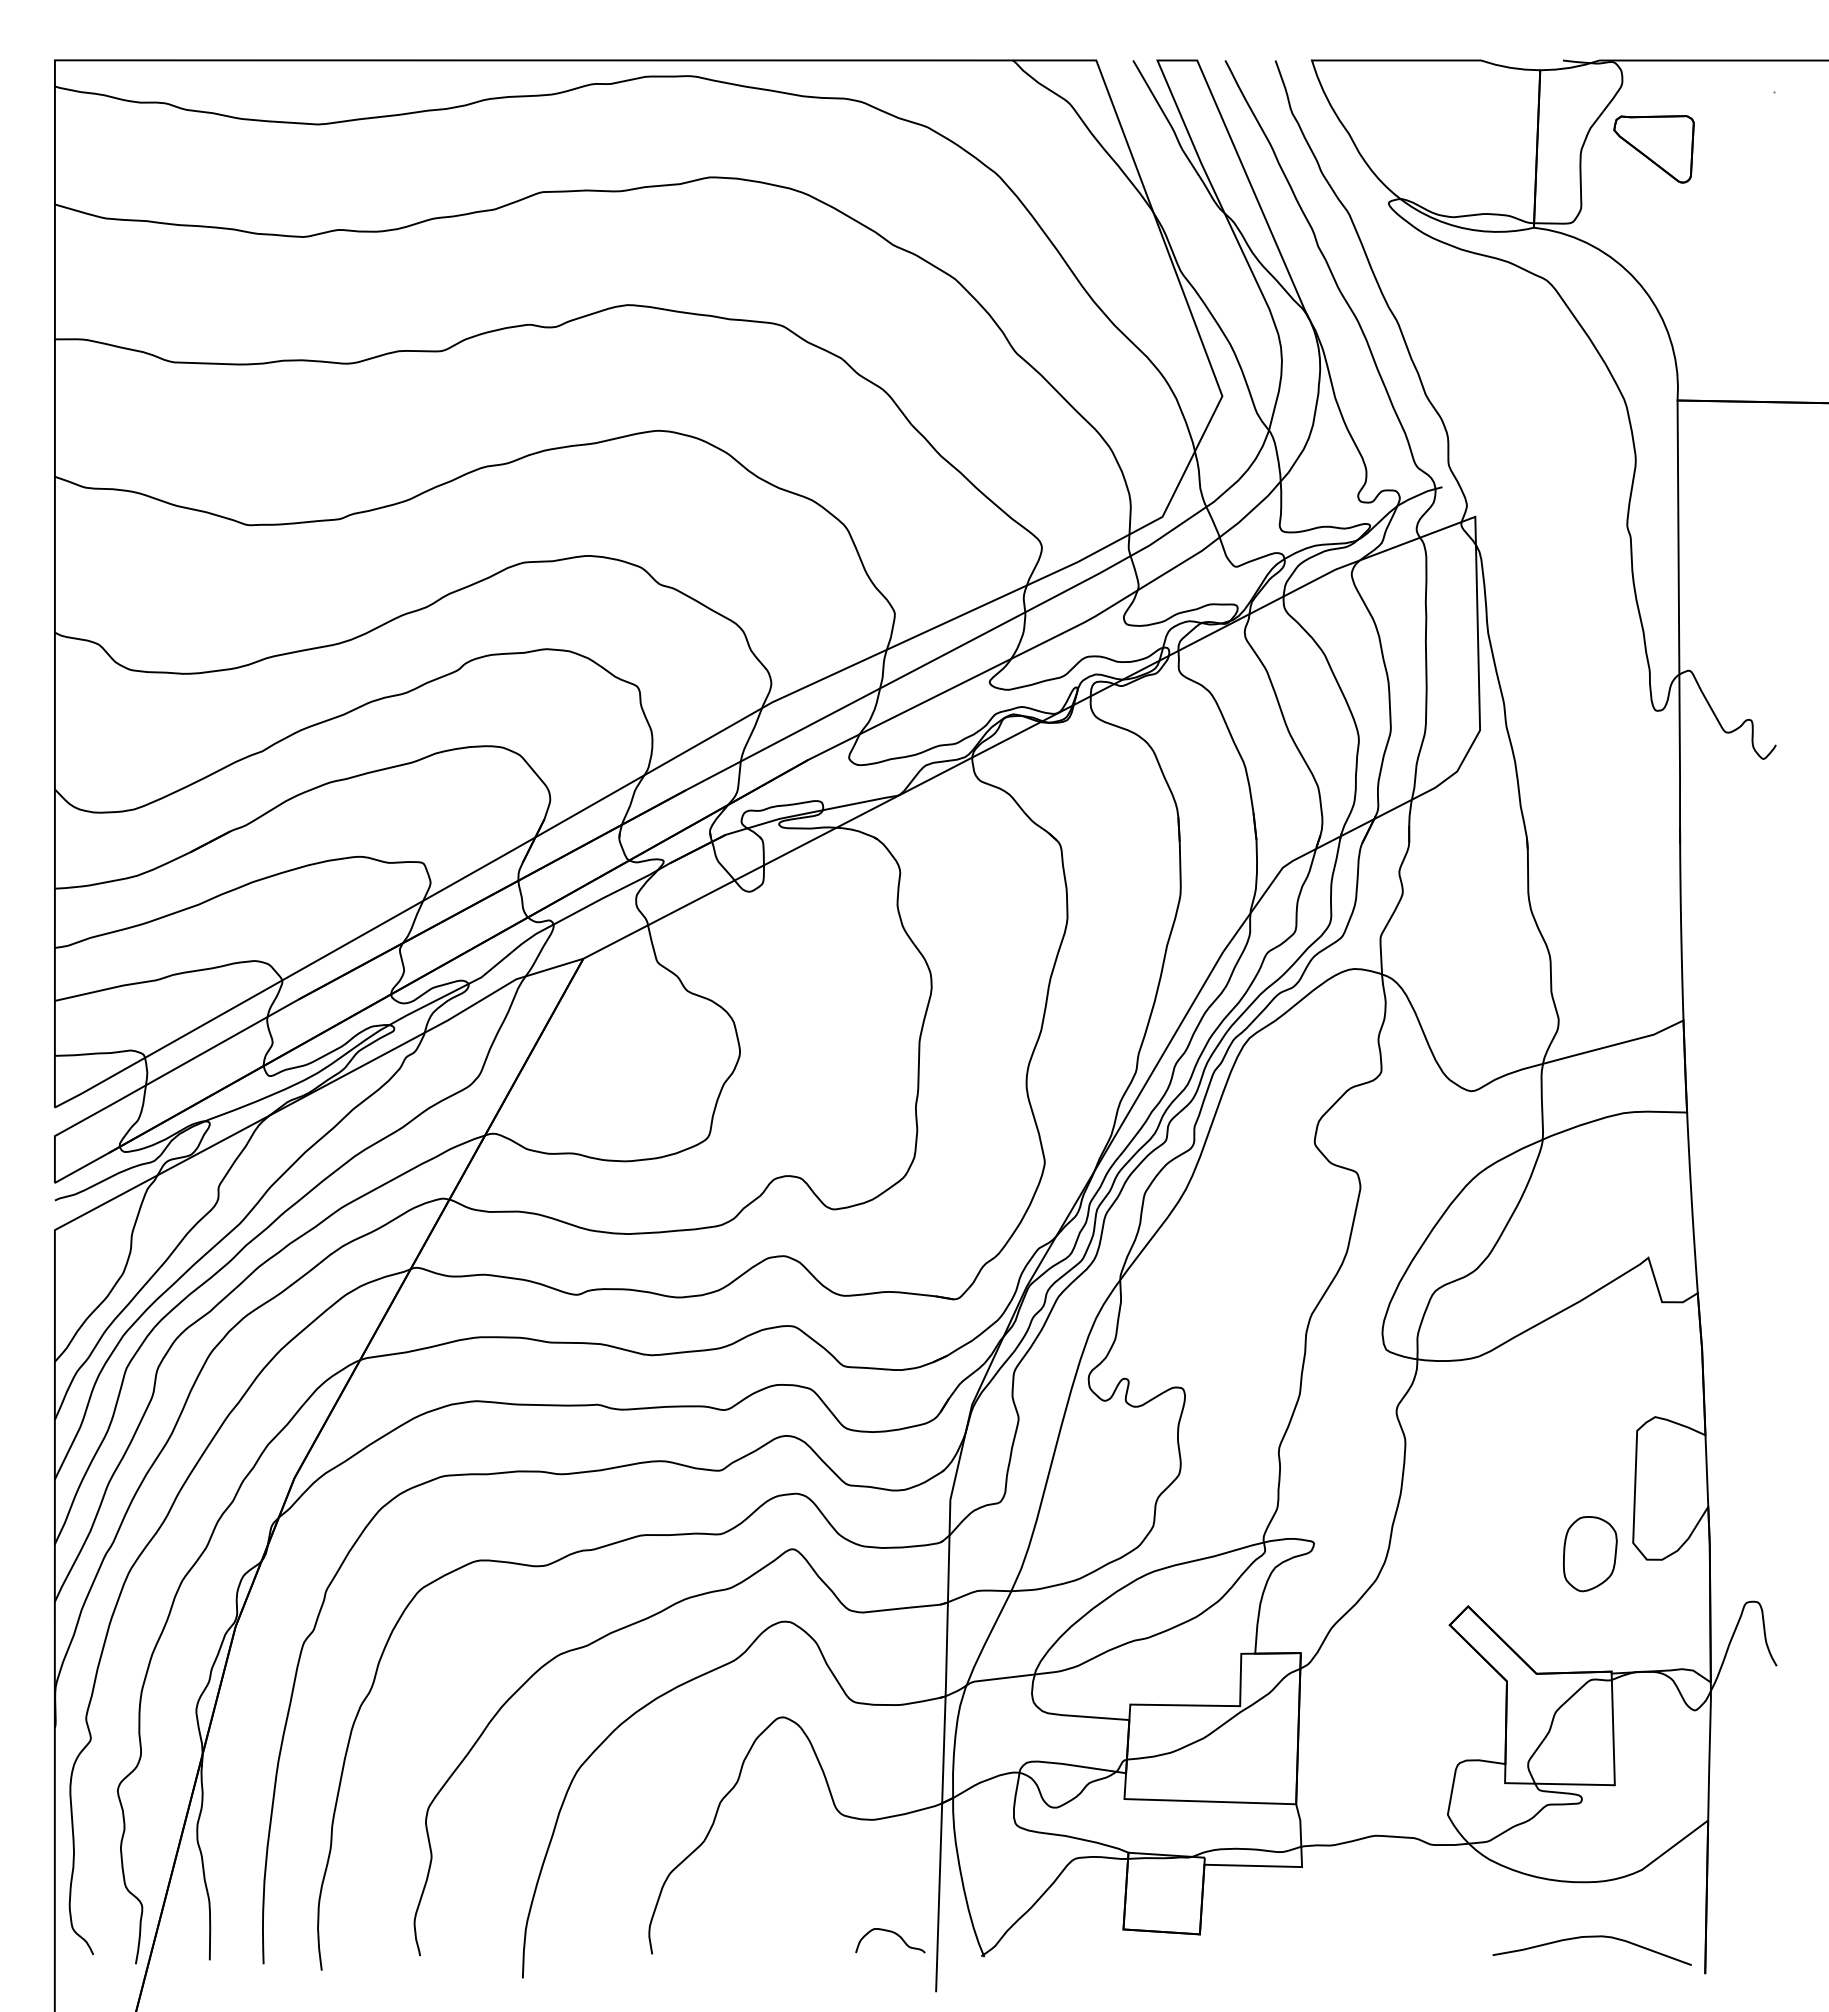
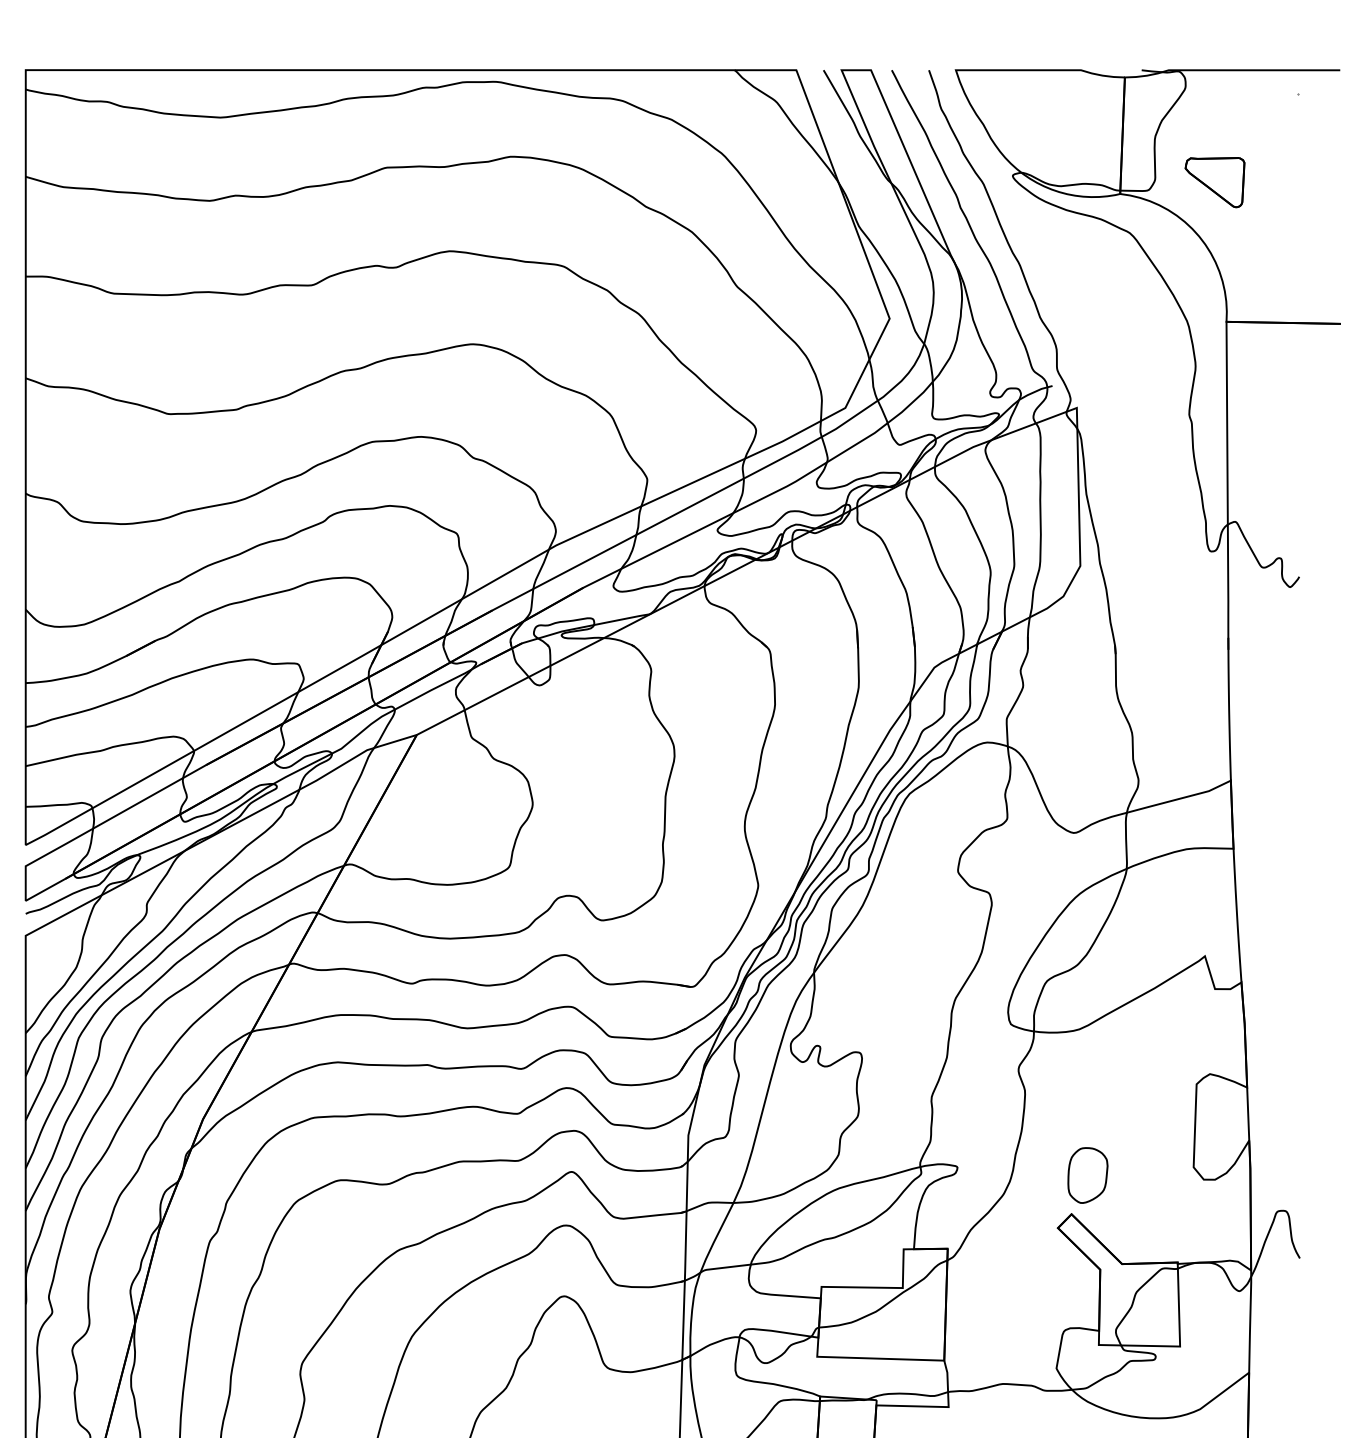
part: (1653, 149) -> (1214, 182), moved
part: (1590, 1554) -> (1088, 1175), moved

